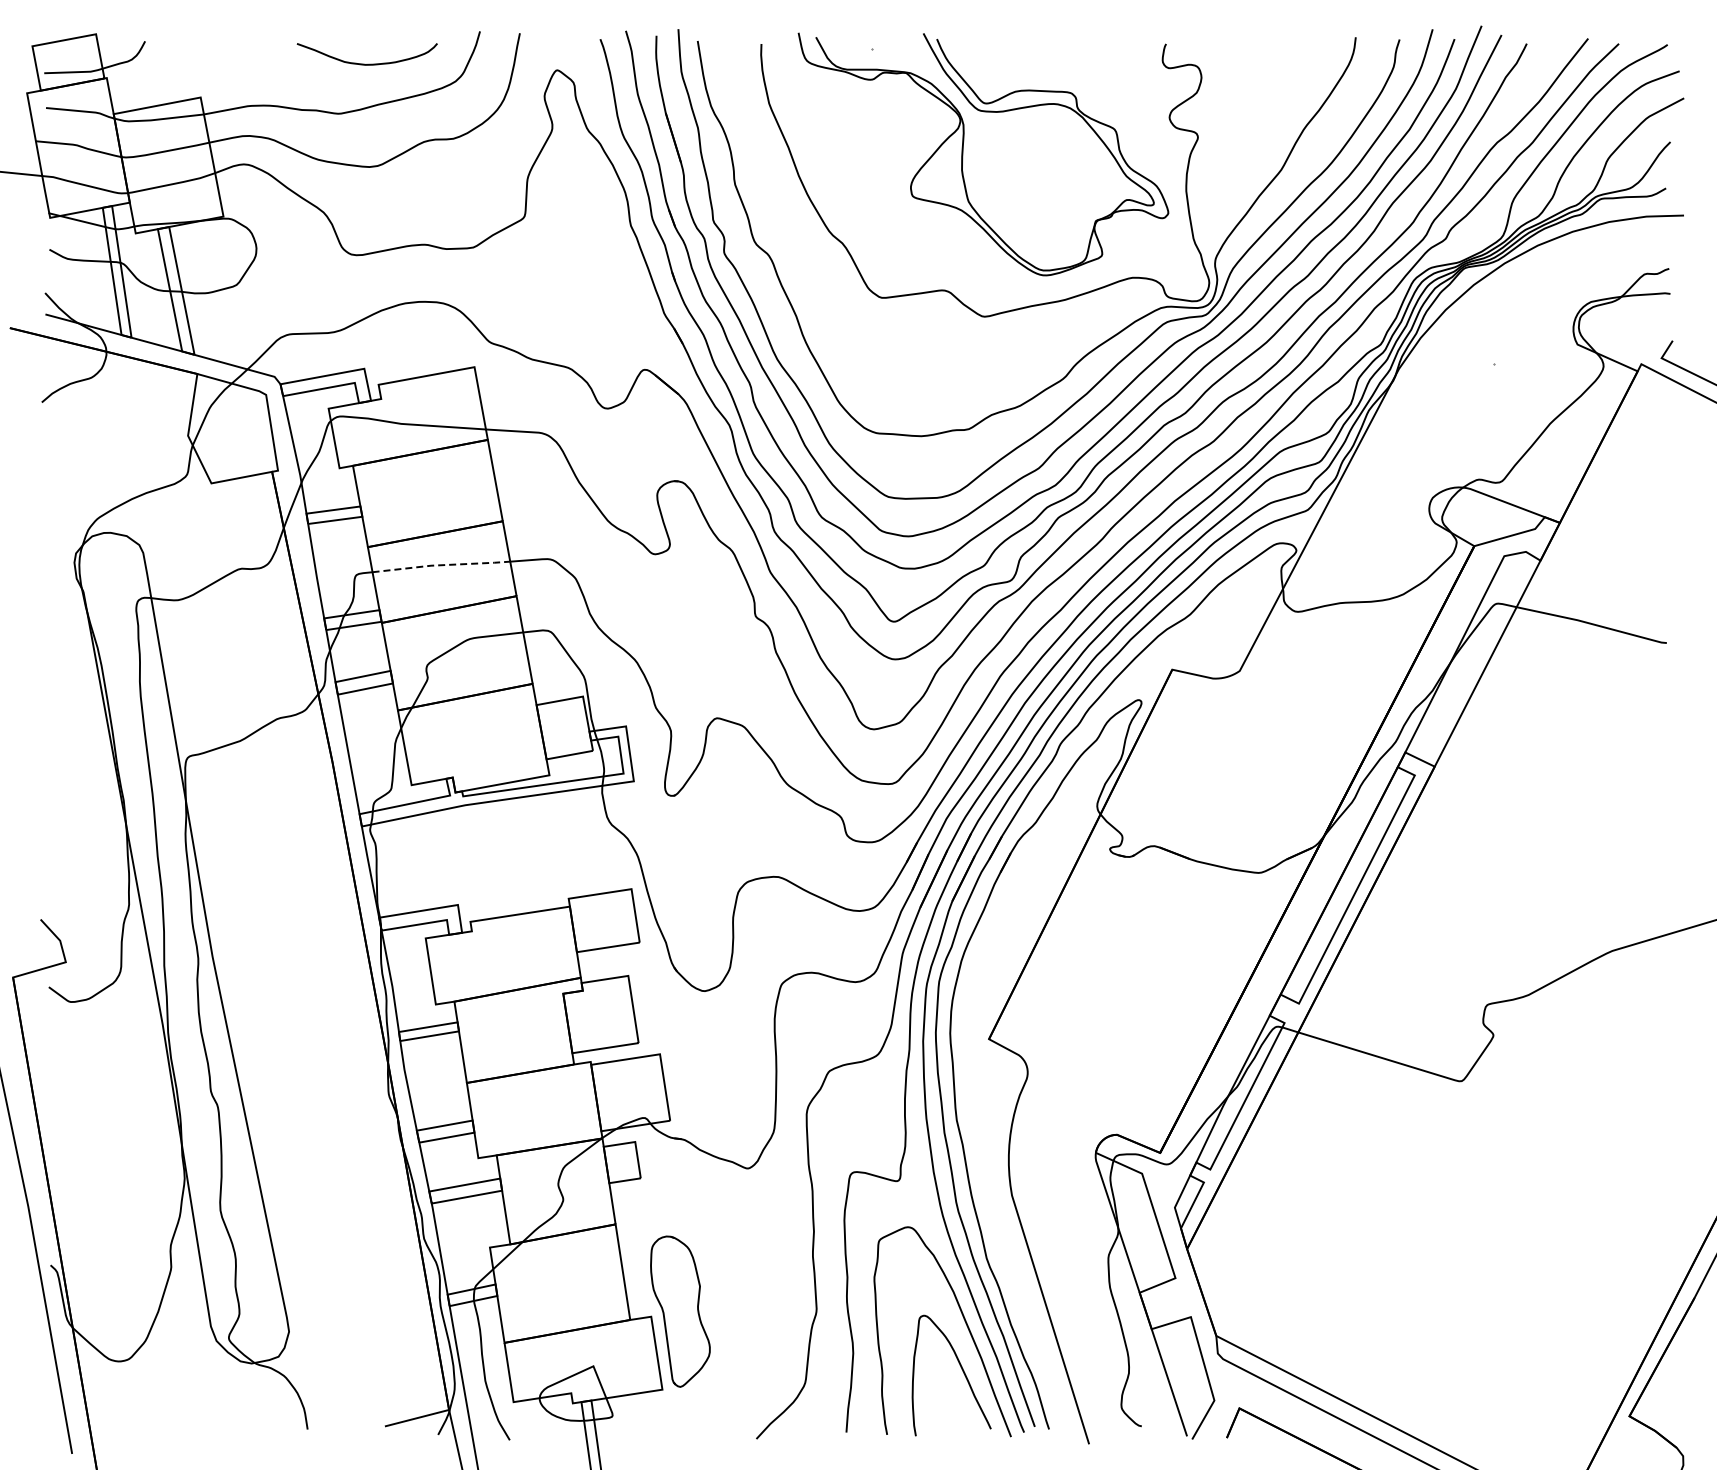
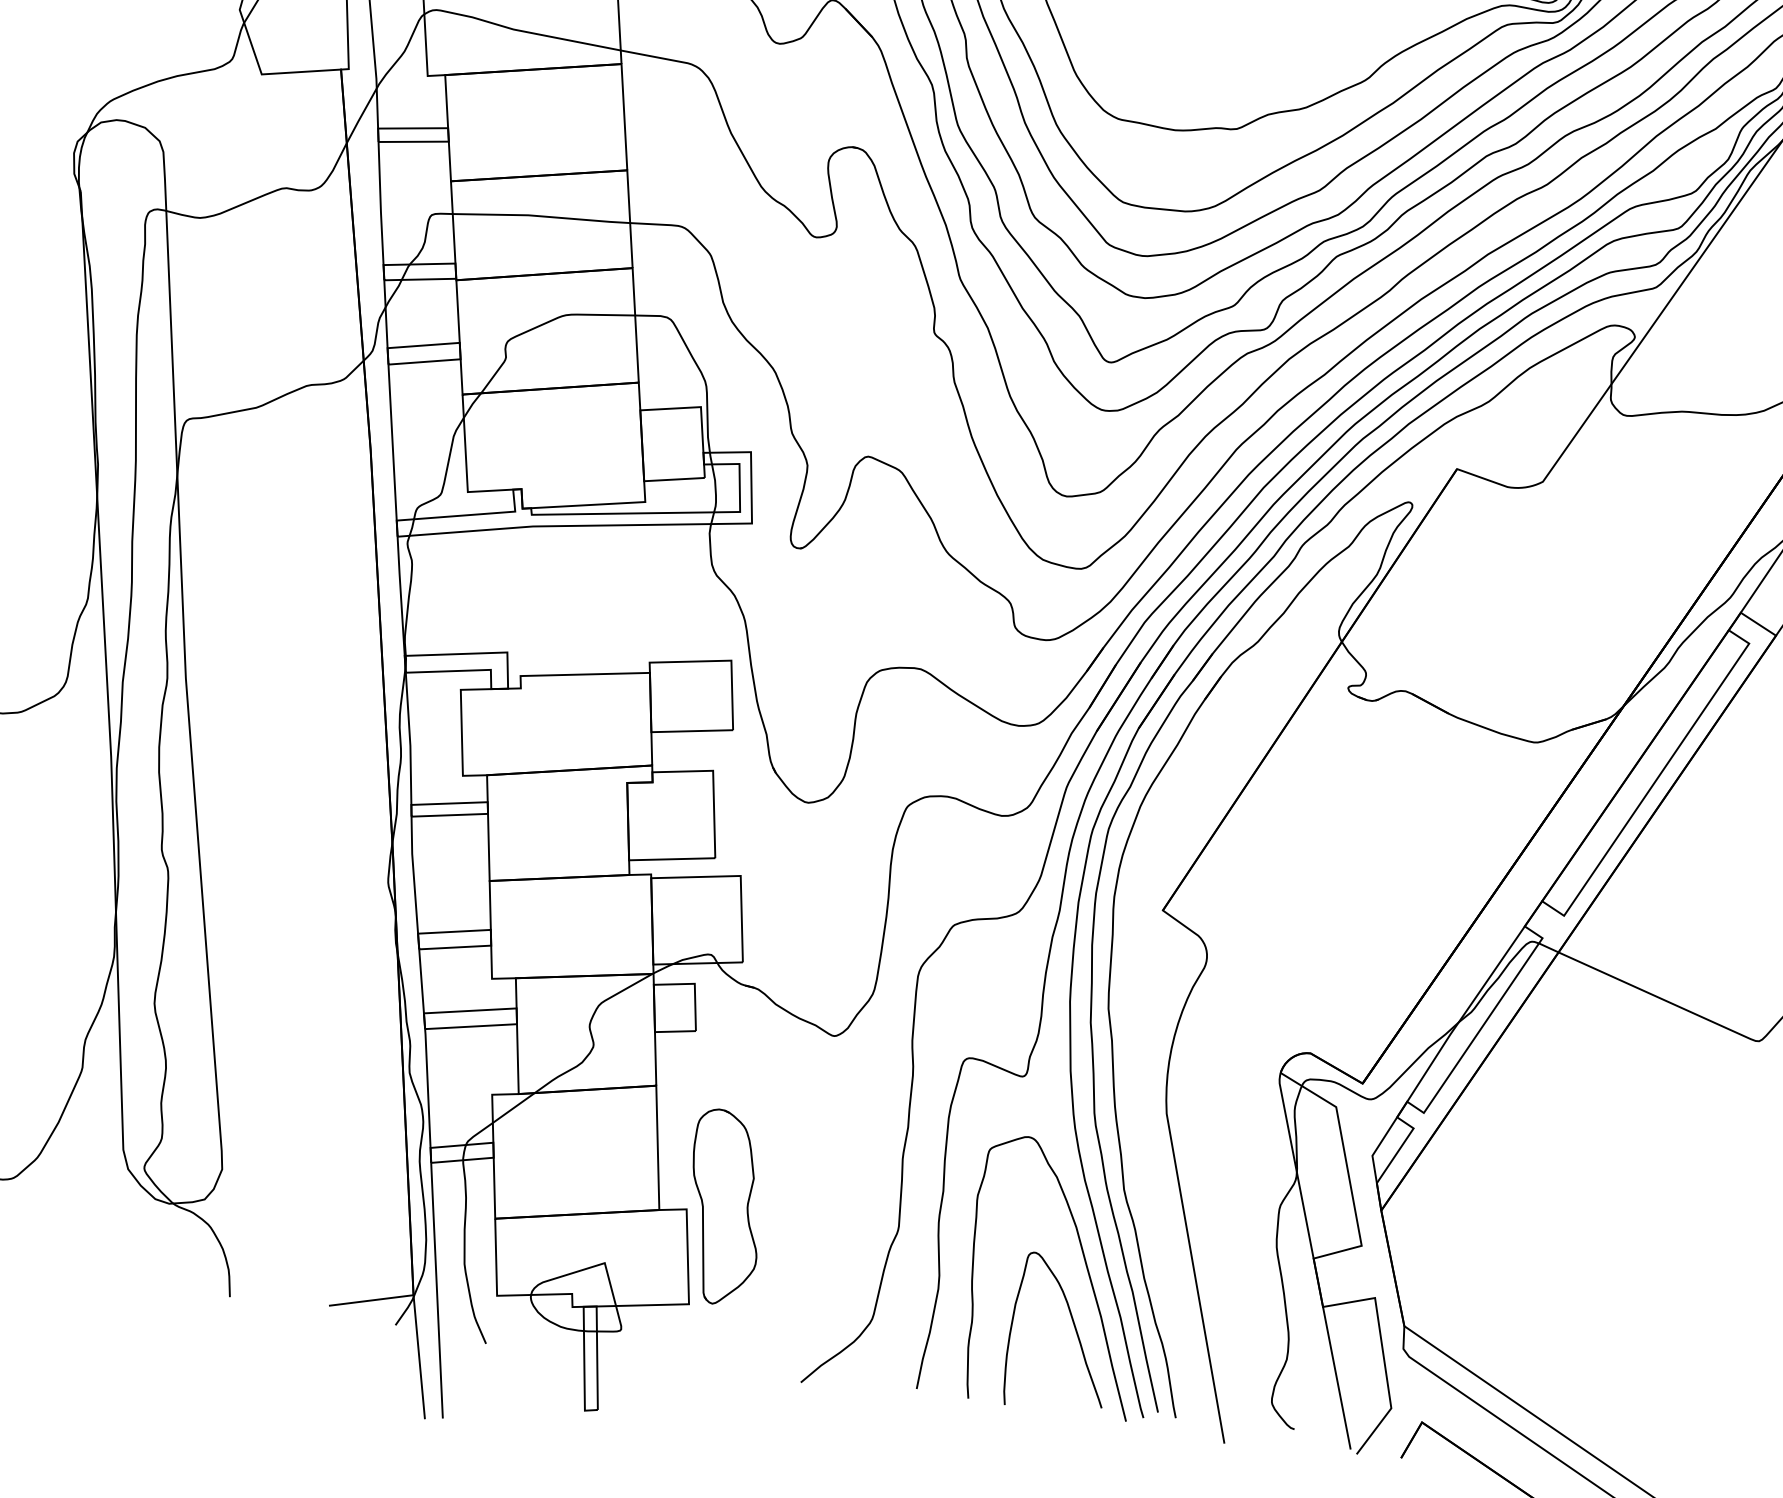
line: (441, 565) -> (541, 216), dashed -> solid

